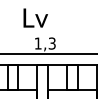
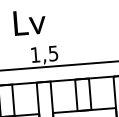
text: (52, 42) -> (53, 52), 1,3 -> 1,5

